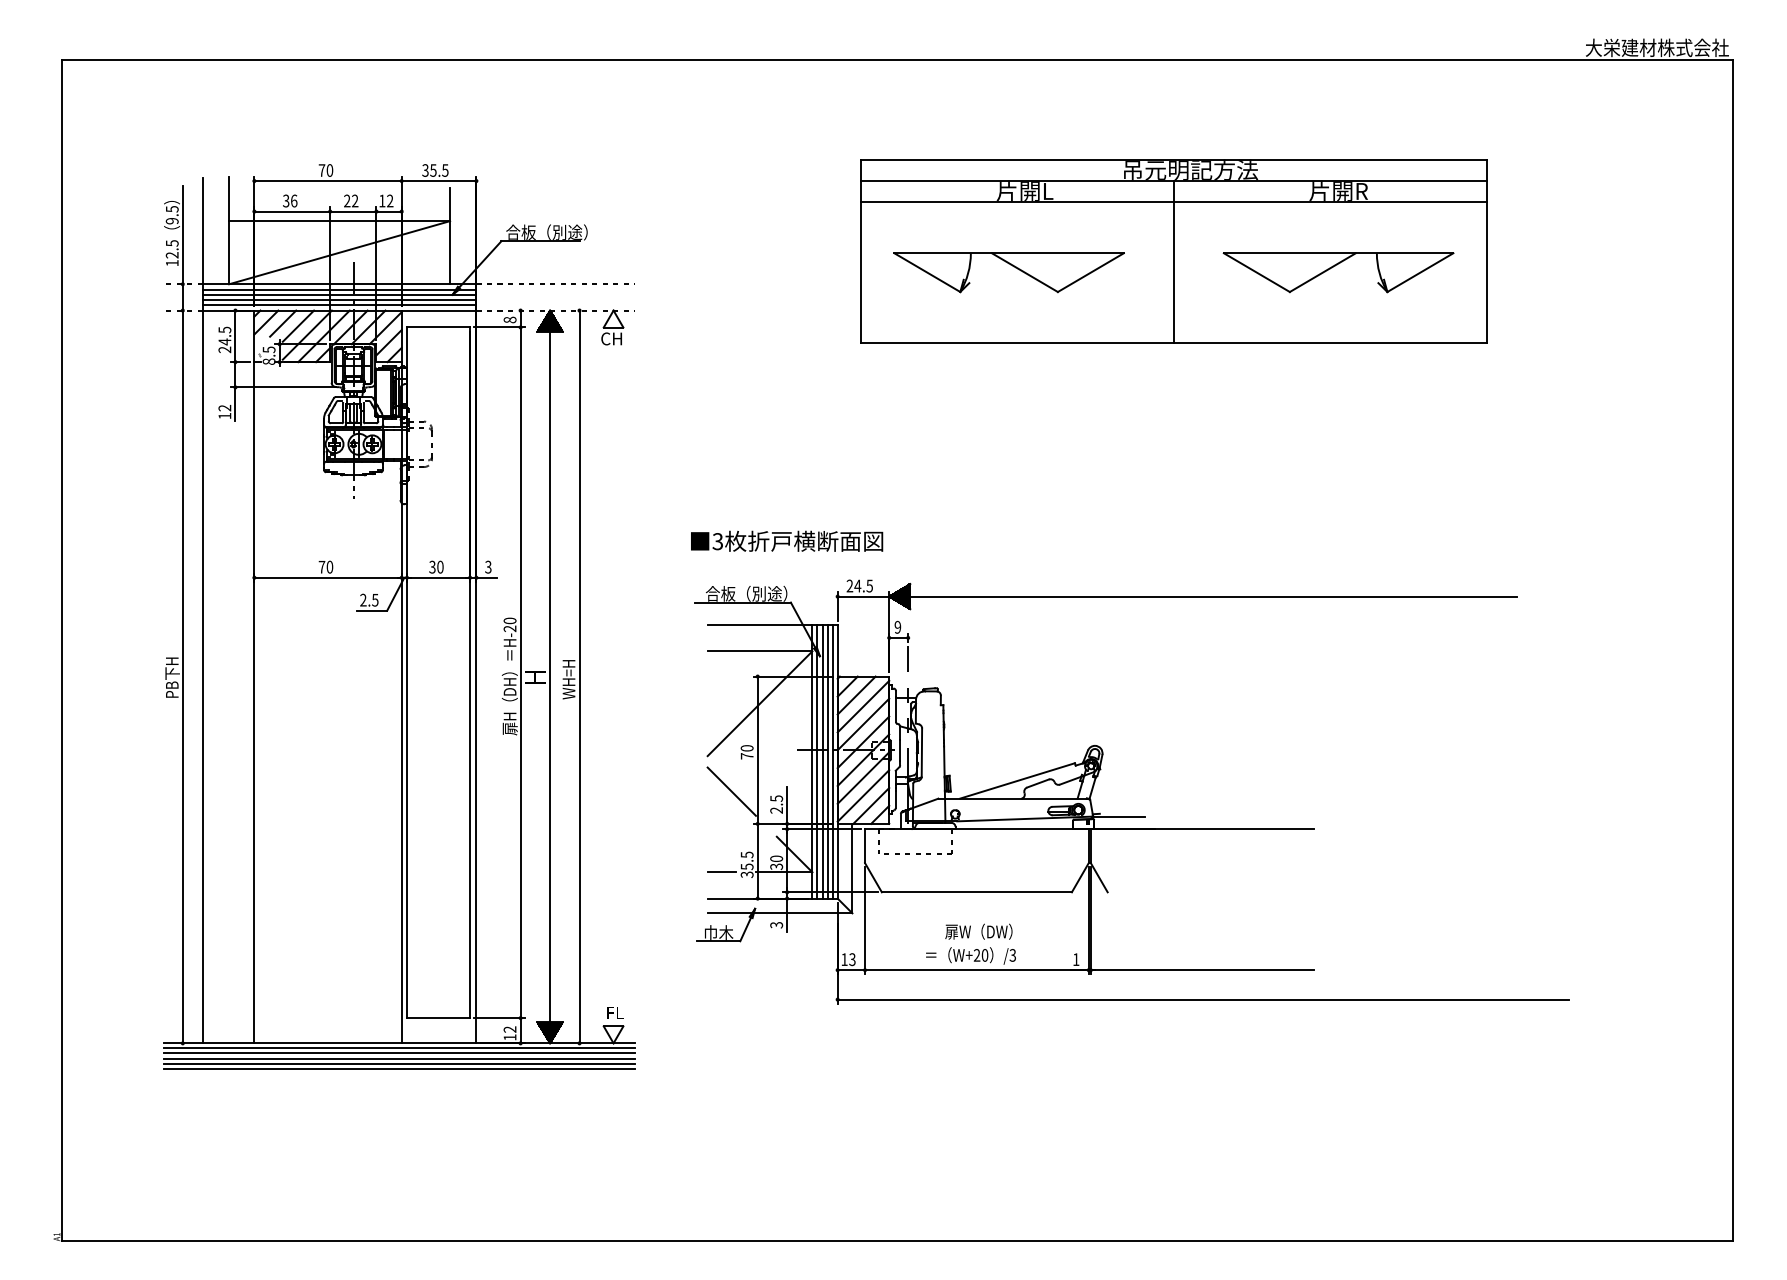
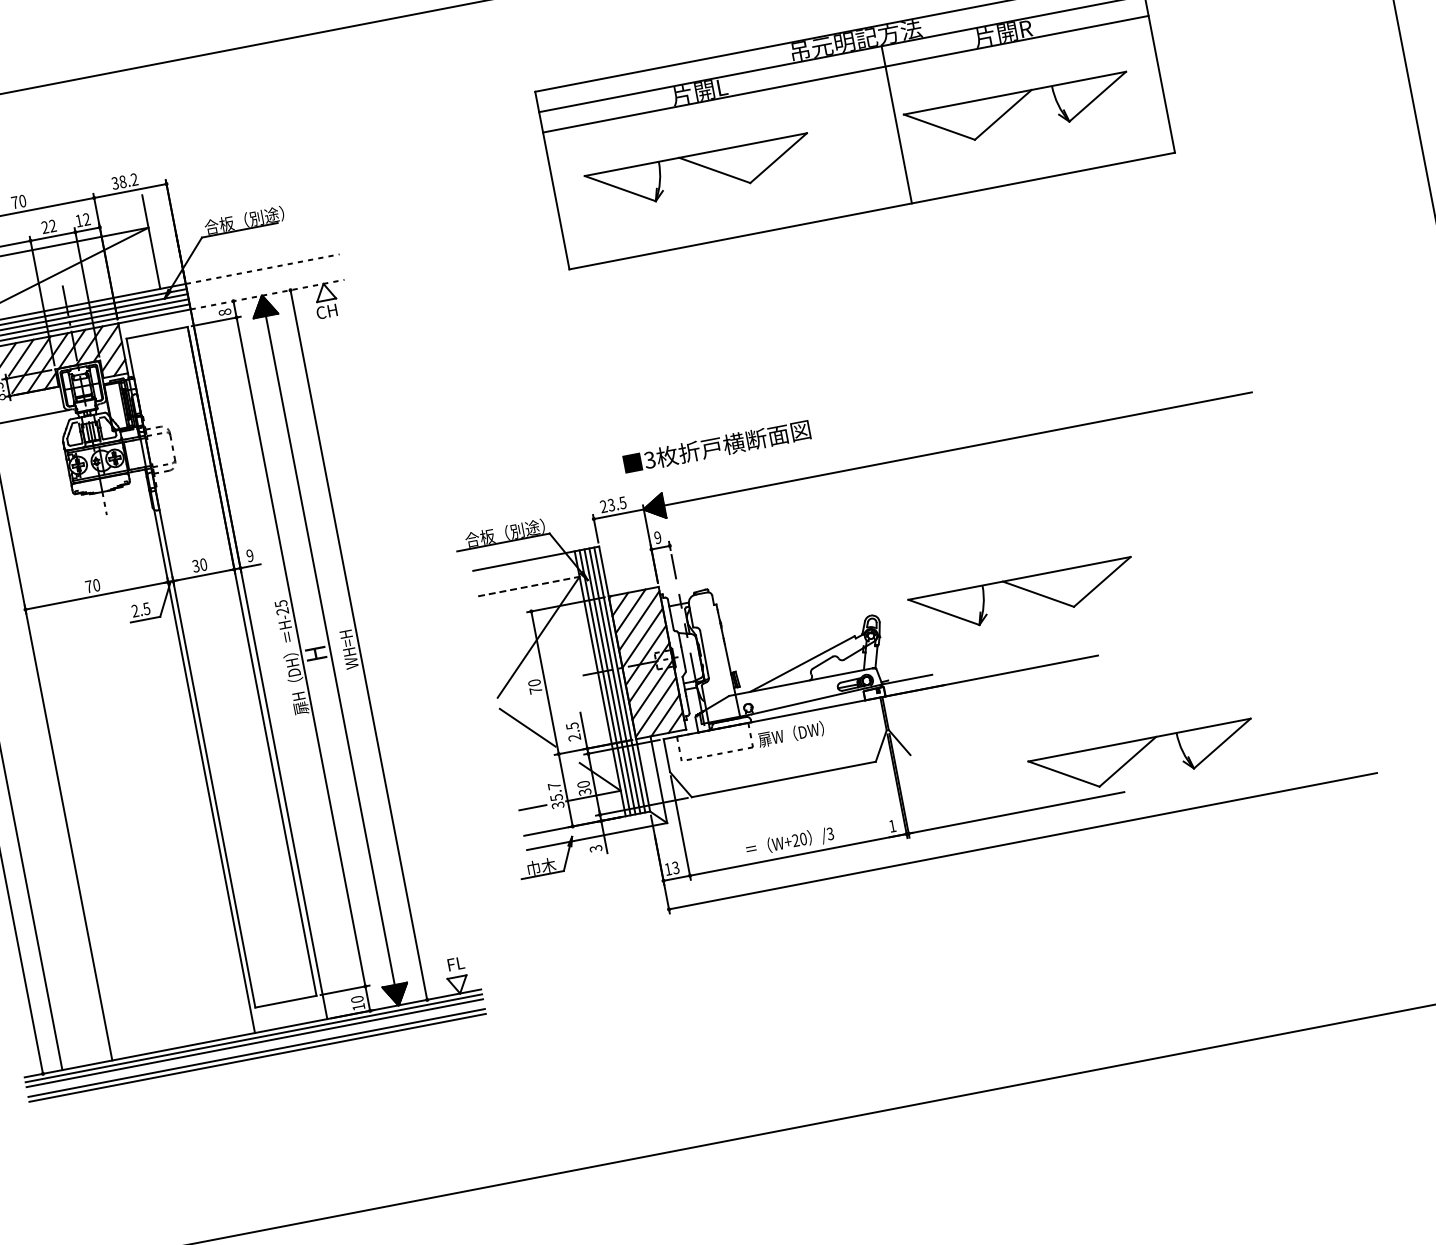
text: (439, 170) -> (128, 180), 35.5 -> 38.2
line: (1173, 261) -> (896, 124), moved
text: (787, 540) -> (717, 446), moved
text: (488, 567) -> (250, 556), 3 -> 9
text: (857, 585) -> (610, 504), 24.5 -> 23.5
text: (509, 620) -> (280, 603), H-20 -> H-25
line: (760, 651) -> (529, 586), solid -> dashed
part: (1253, 750) -> (1025, 590), added
text: (747, 854) -> (554, 785), 35.5 -> 35.7
text: (978, 931) -> (790, 734), moved
part: (1335, 934) -> (1138, 753), added
text: (509, 1029) -> (356, 999), 12 -> 10
line: (399, 1058) -> (255, 1048), removed

